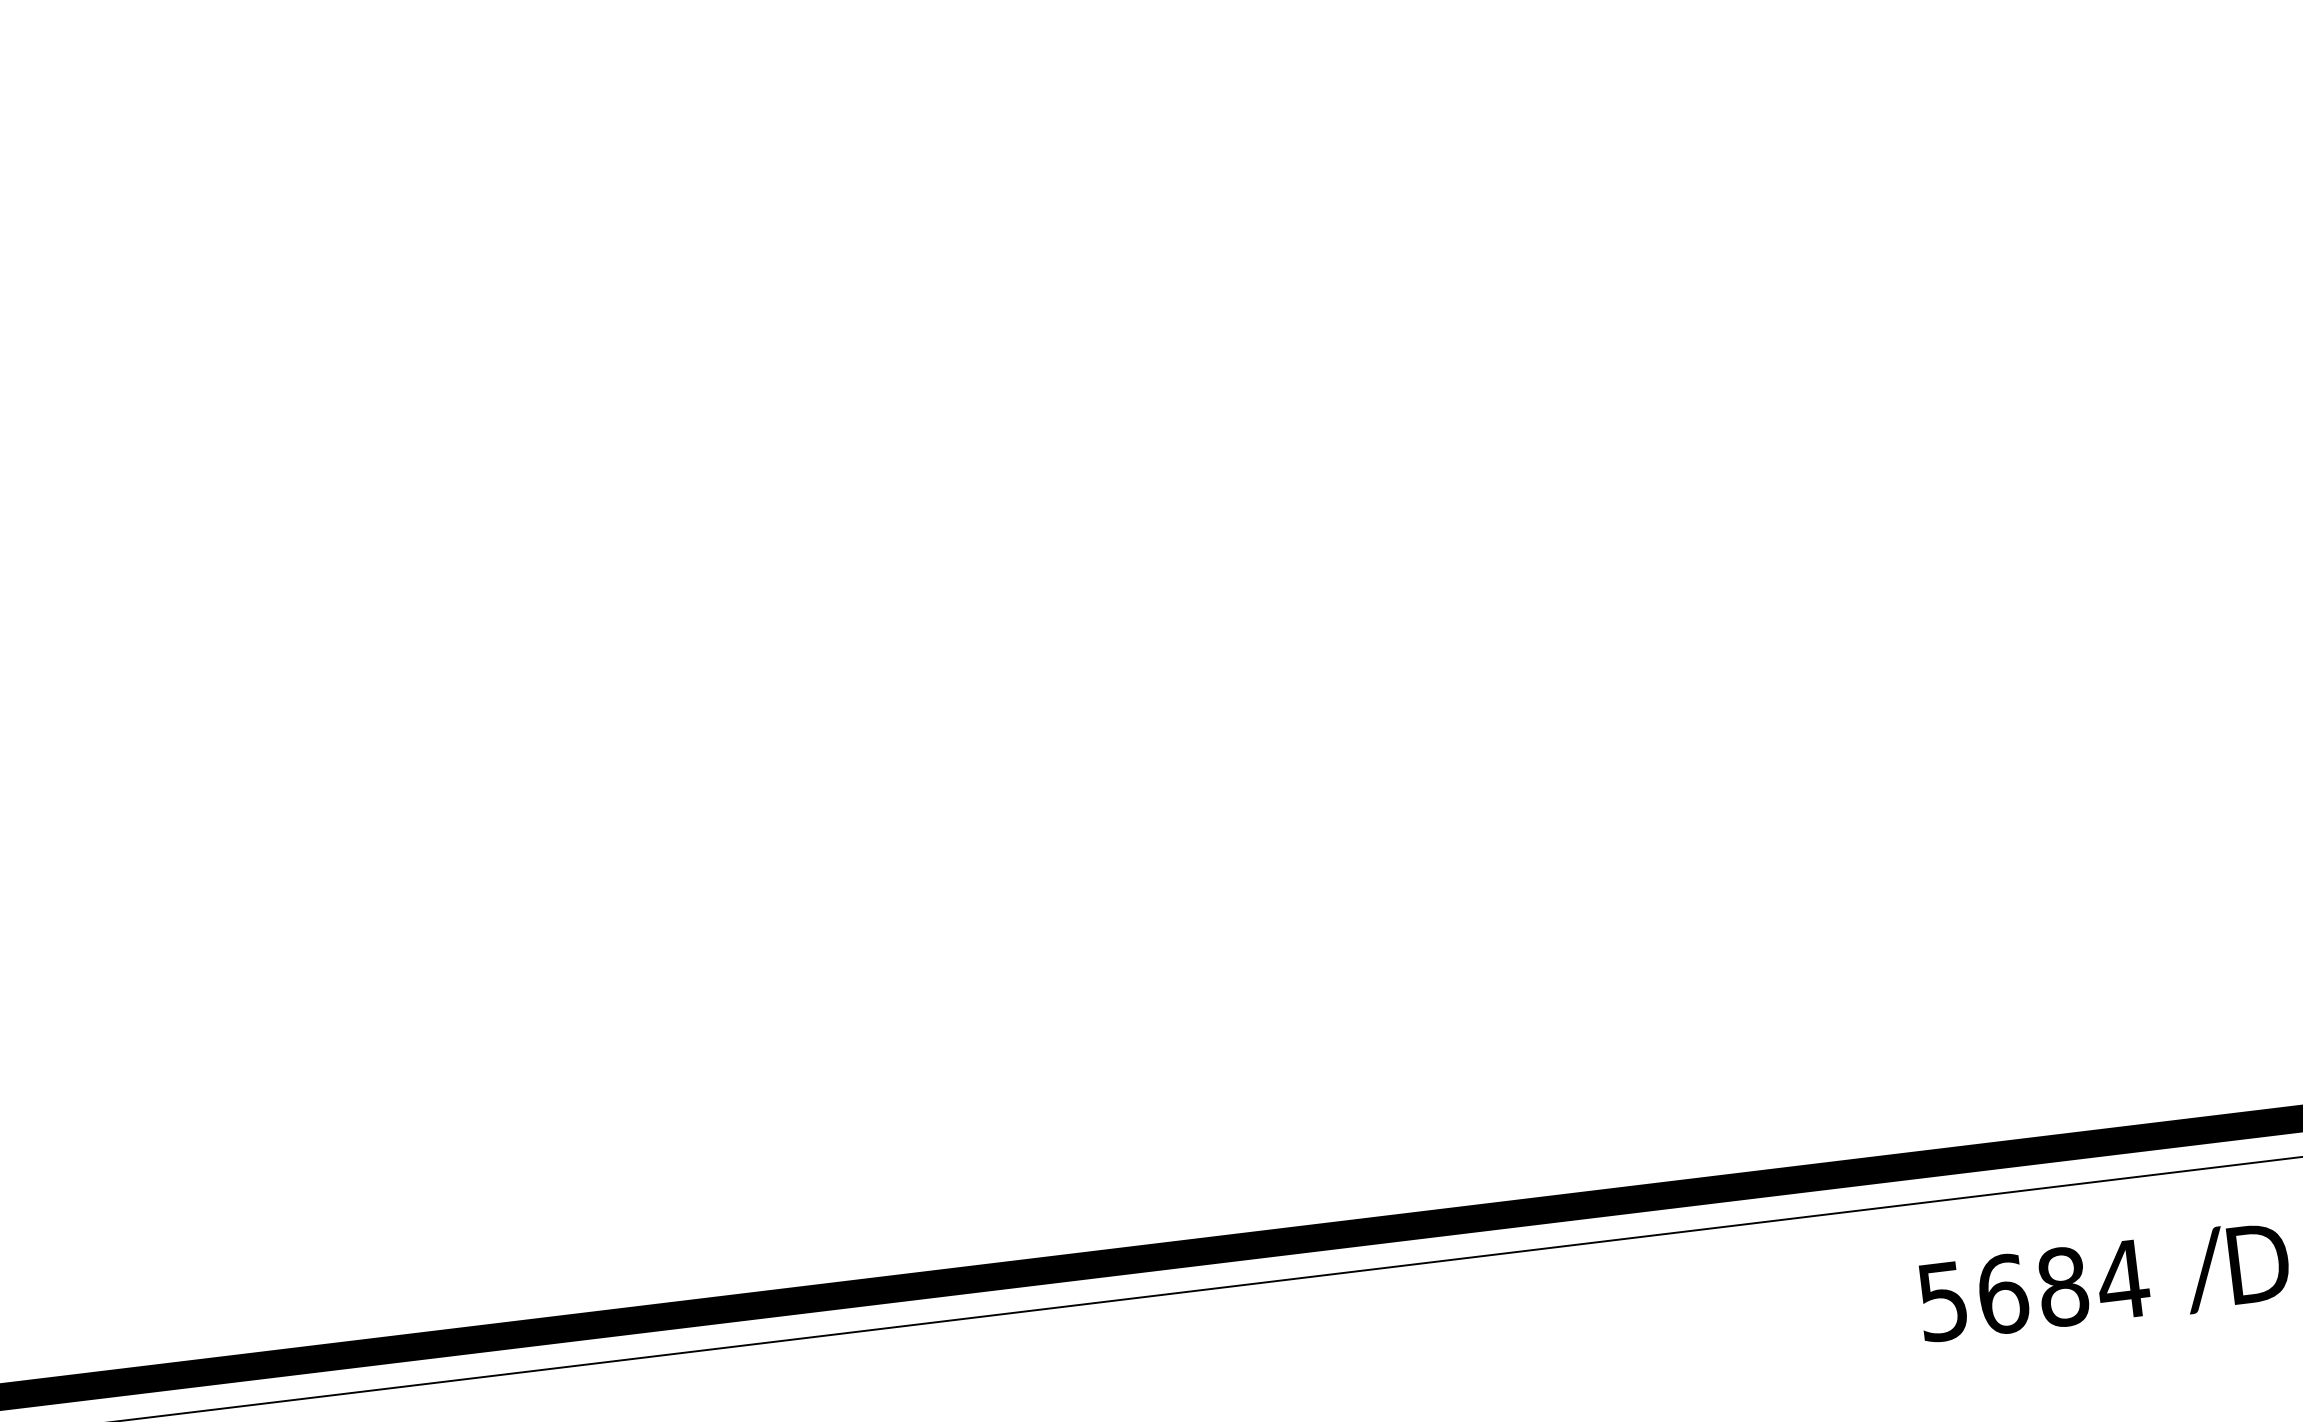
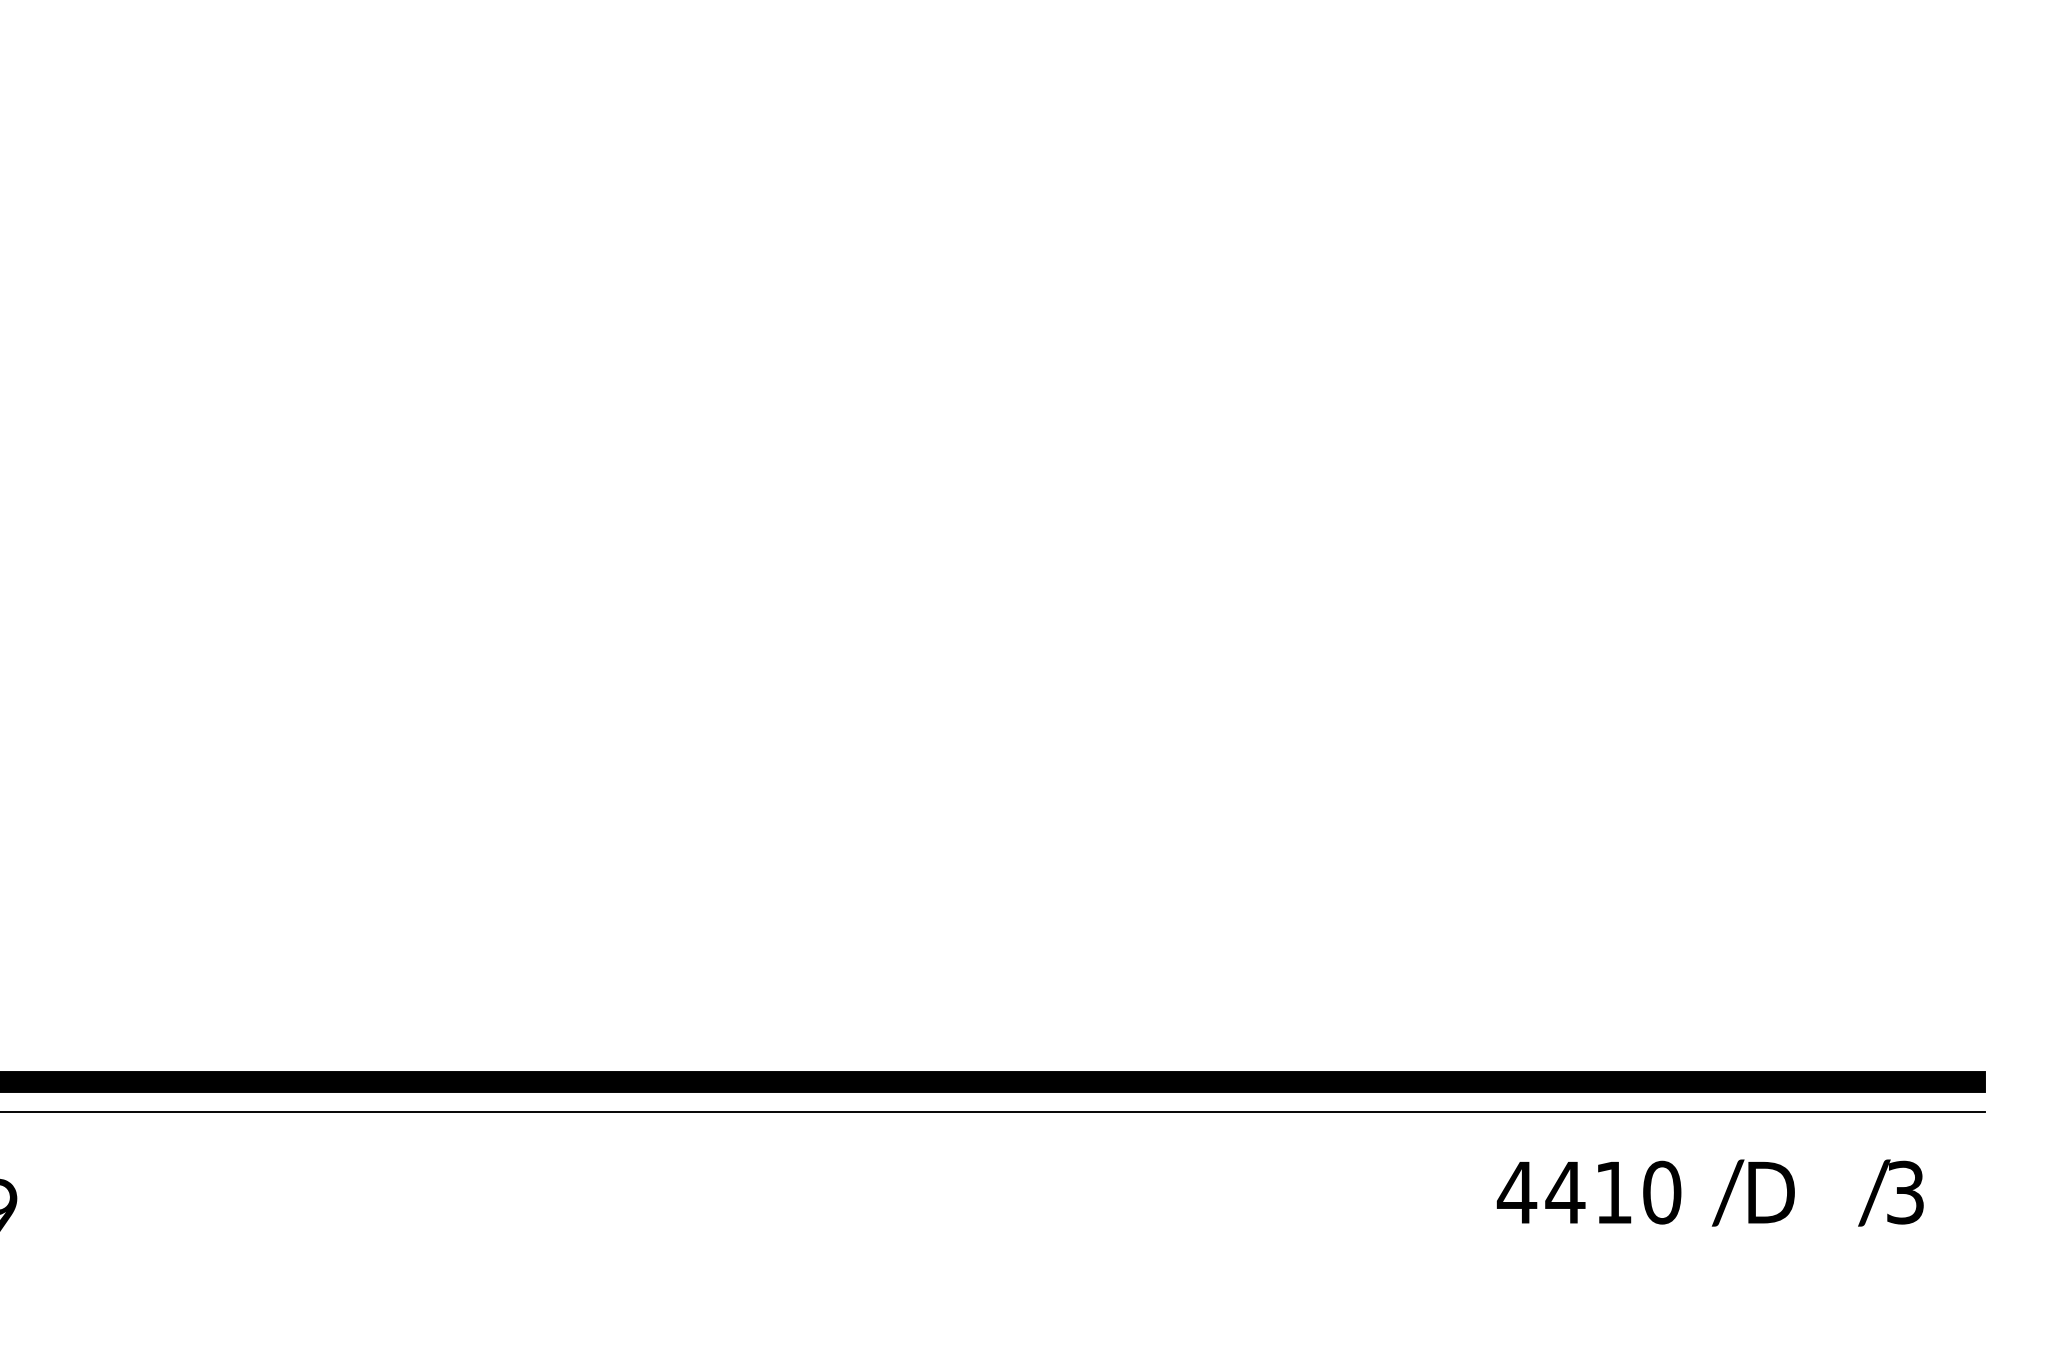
text: (2032, 1290) -> (1589, 1192), 5684 -> 4410

